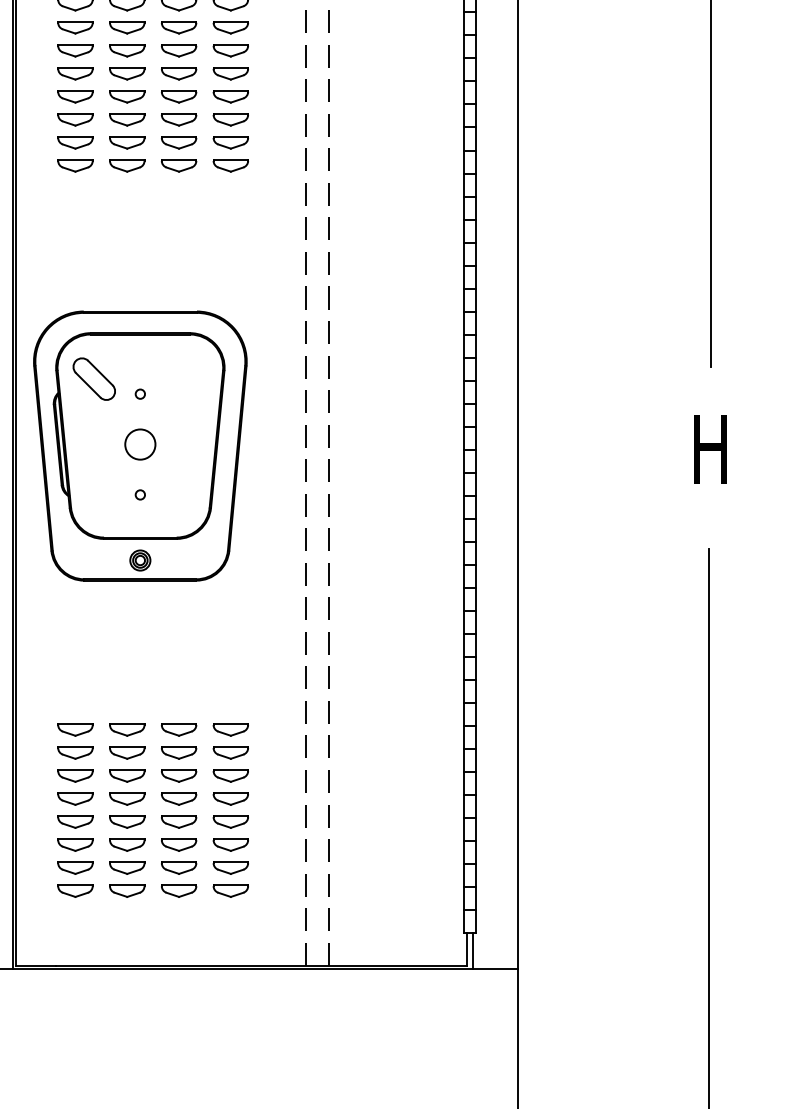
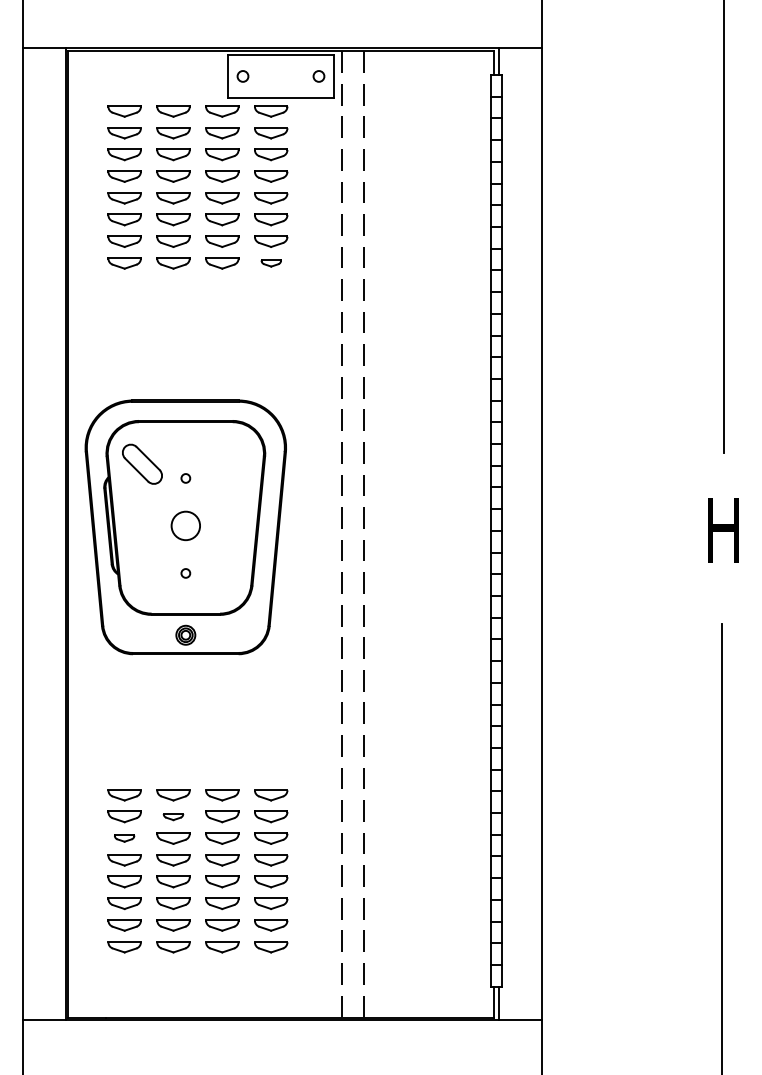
part: (231, 166) -> (271, 263), size x0.6
part: (127, 752) -> (173, 816), size x0.6
part: (75, 776) -> (124, 838), size x0.6

